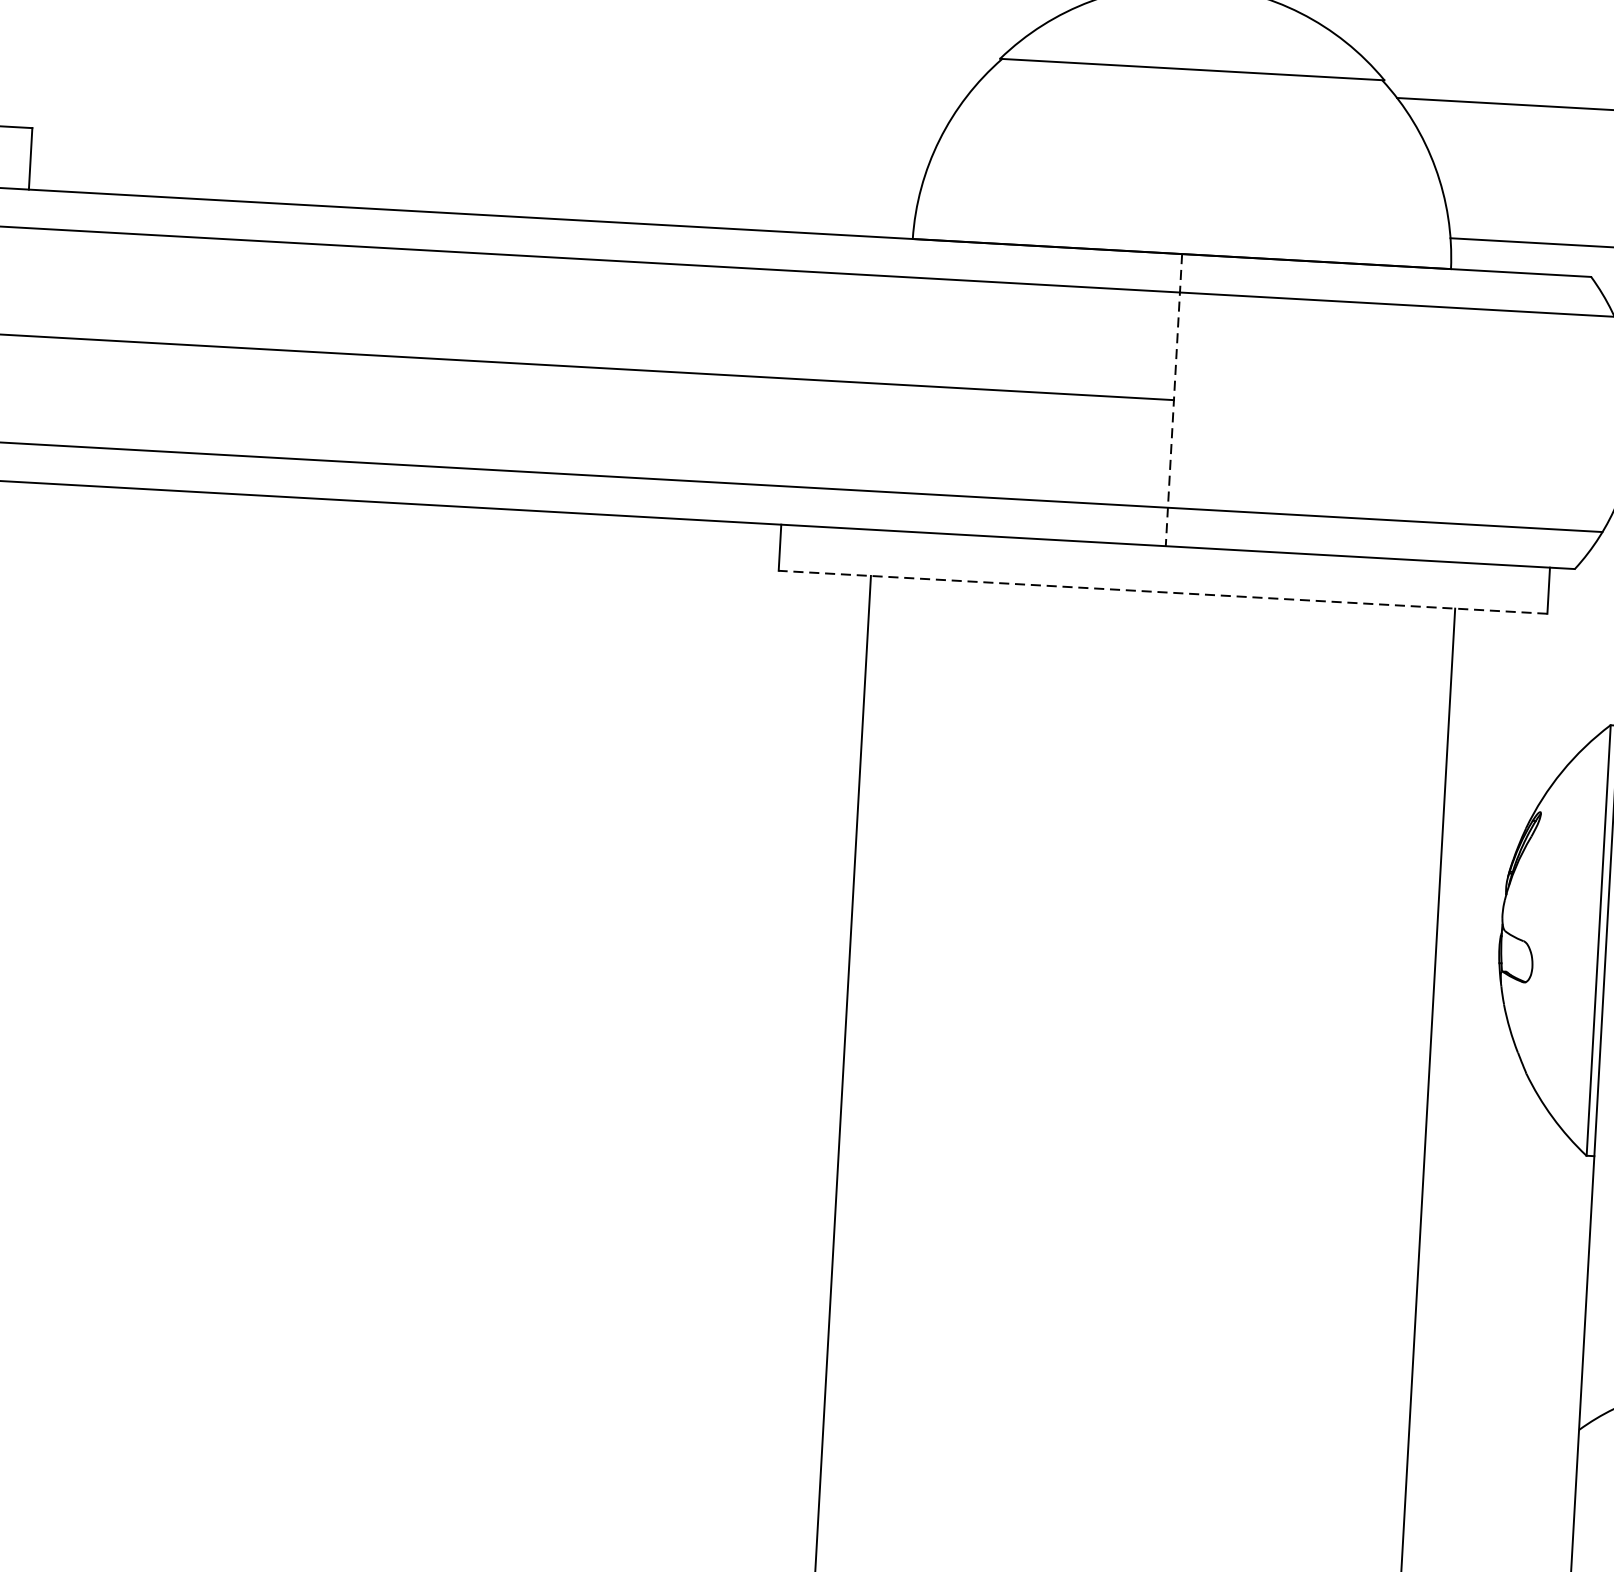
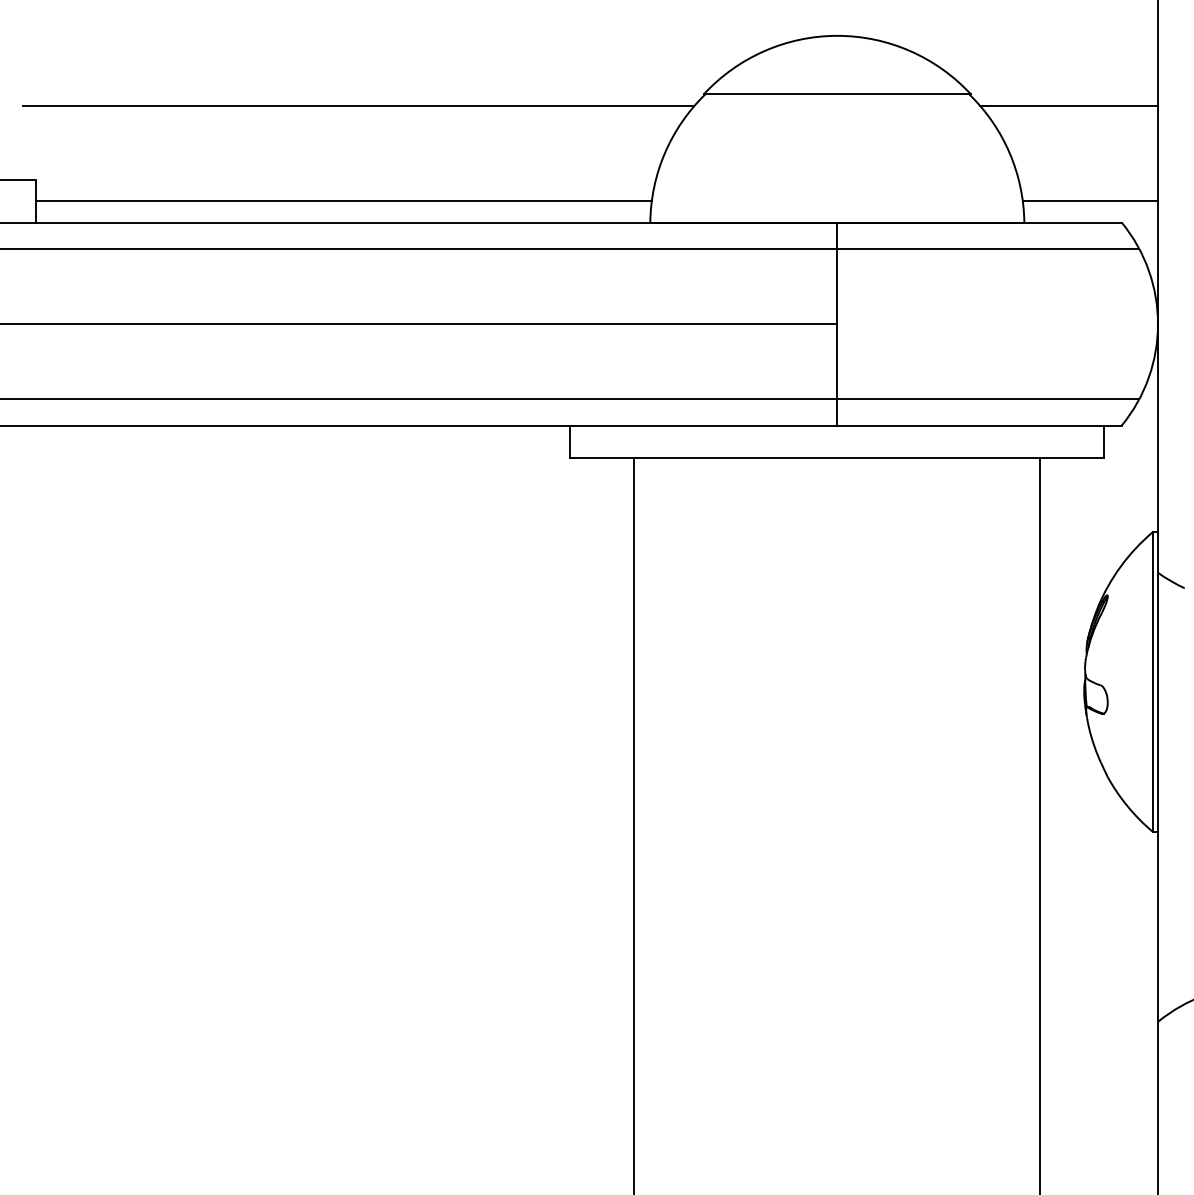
line: (502, 48) -> (358, 106), added
line: (473, 183) -> (343, 201), added
line: (1173, 400) -> (837, 324), dashed -> solid
line: (1161, 592) -> (836, 457), dashed -> solid

